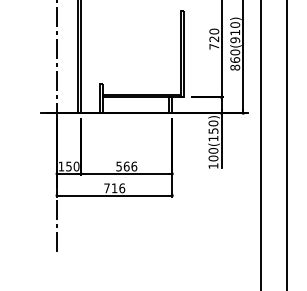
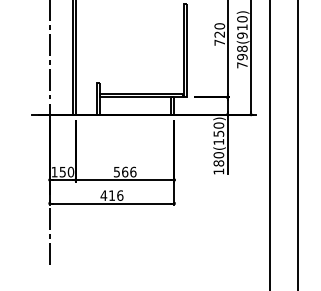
text: (235, 59) -> (242, 56), 860(910) -> 798(910)
text: (213, 158) -> (218, 163), 100(150) -> 180(150)
text: (106, 188) -> (103, 195), 716 -> 416

